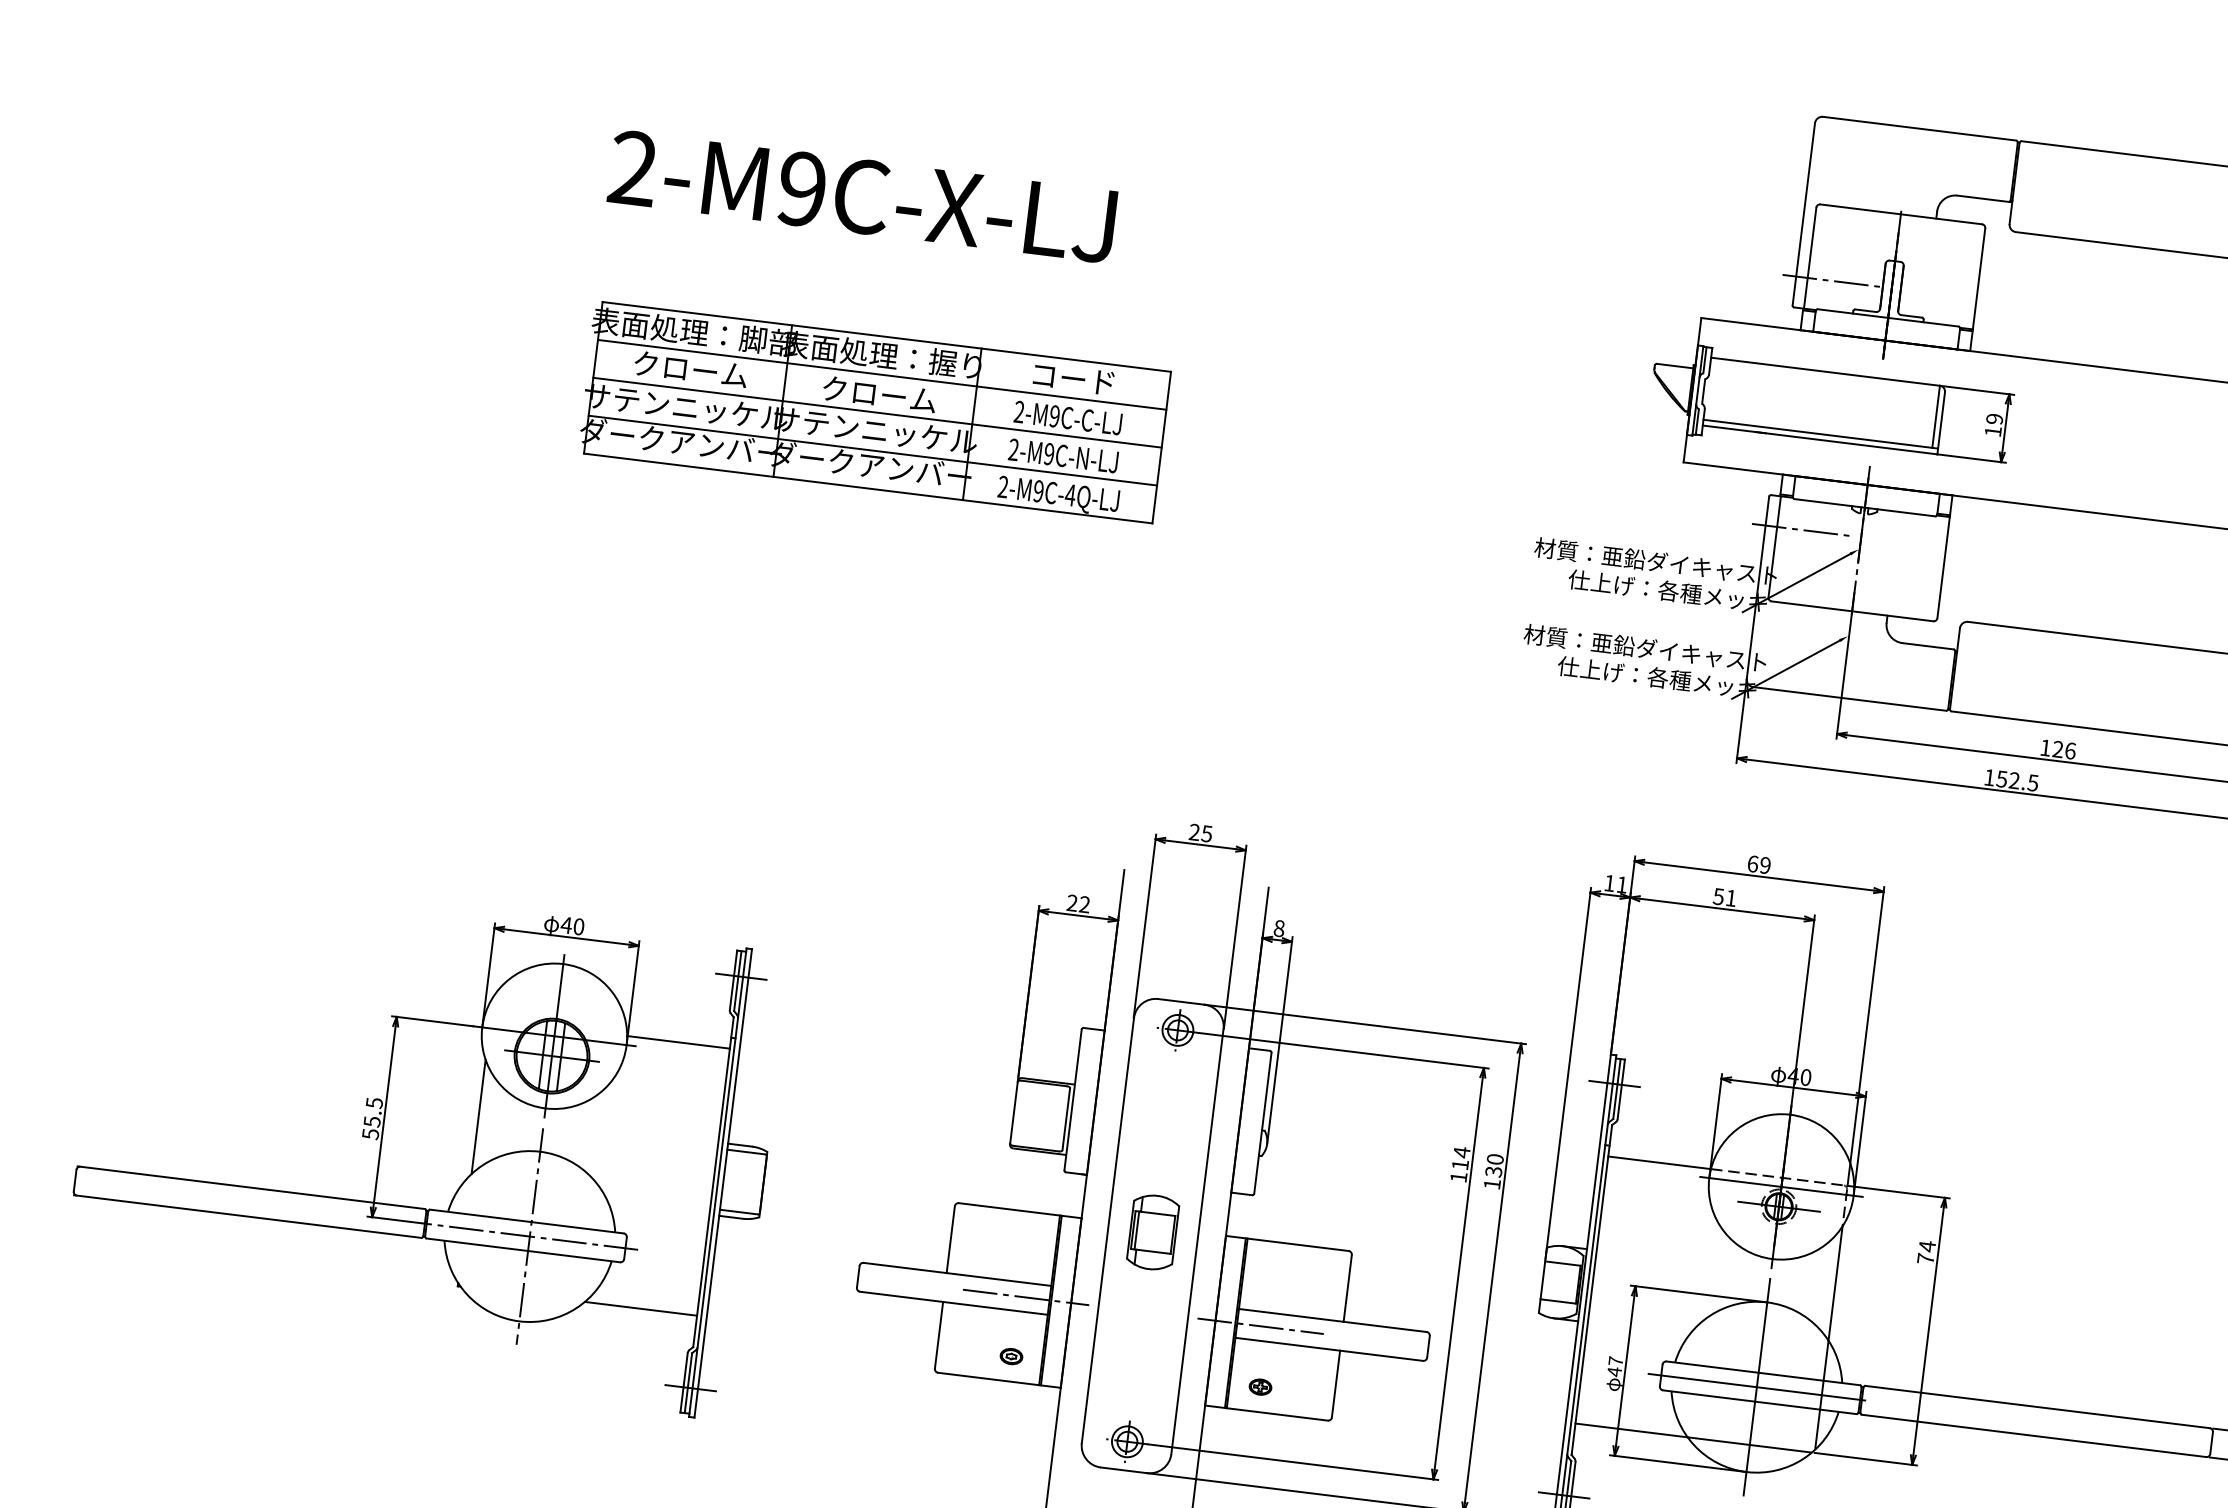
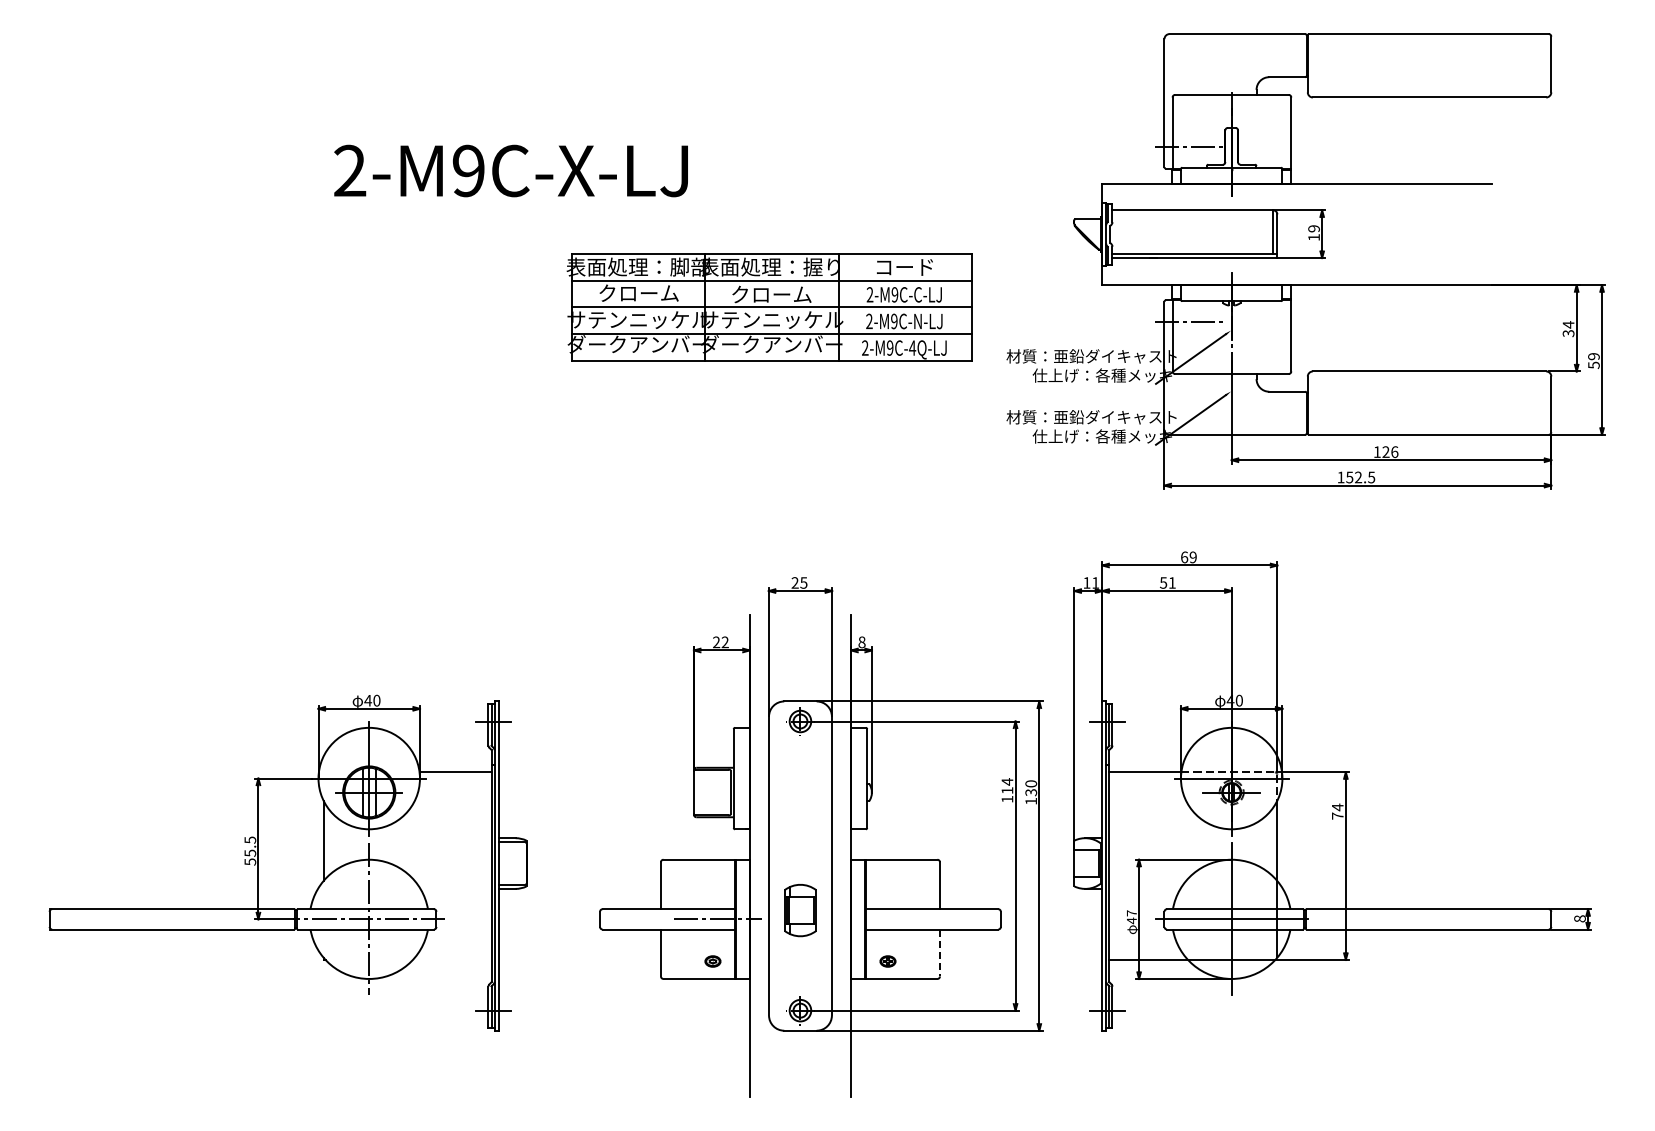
part: (874, 412) -> (769, 307), moved
part: (1153, 1232) -> (800, 910), moved
line: (639, 1308) -> (451, 959), removed
line: (1260, 1326) -> (882, 919), removed
line: (1335, 1384) -> (939, 953), solid -> dashed

